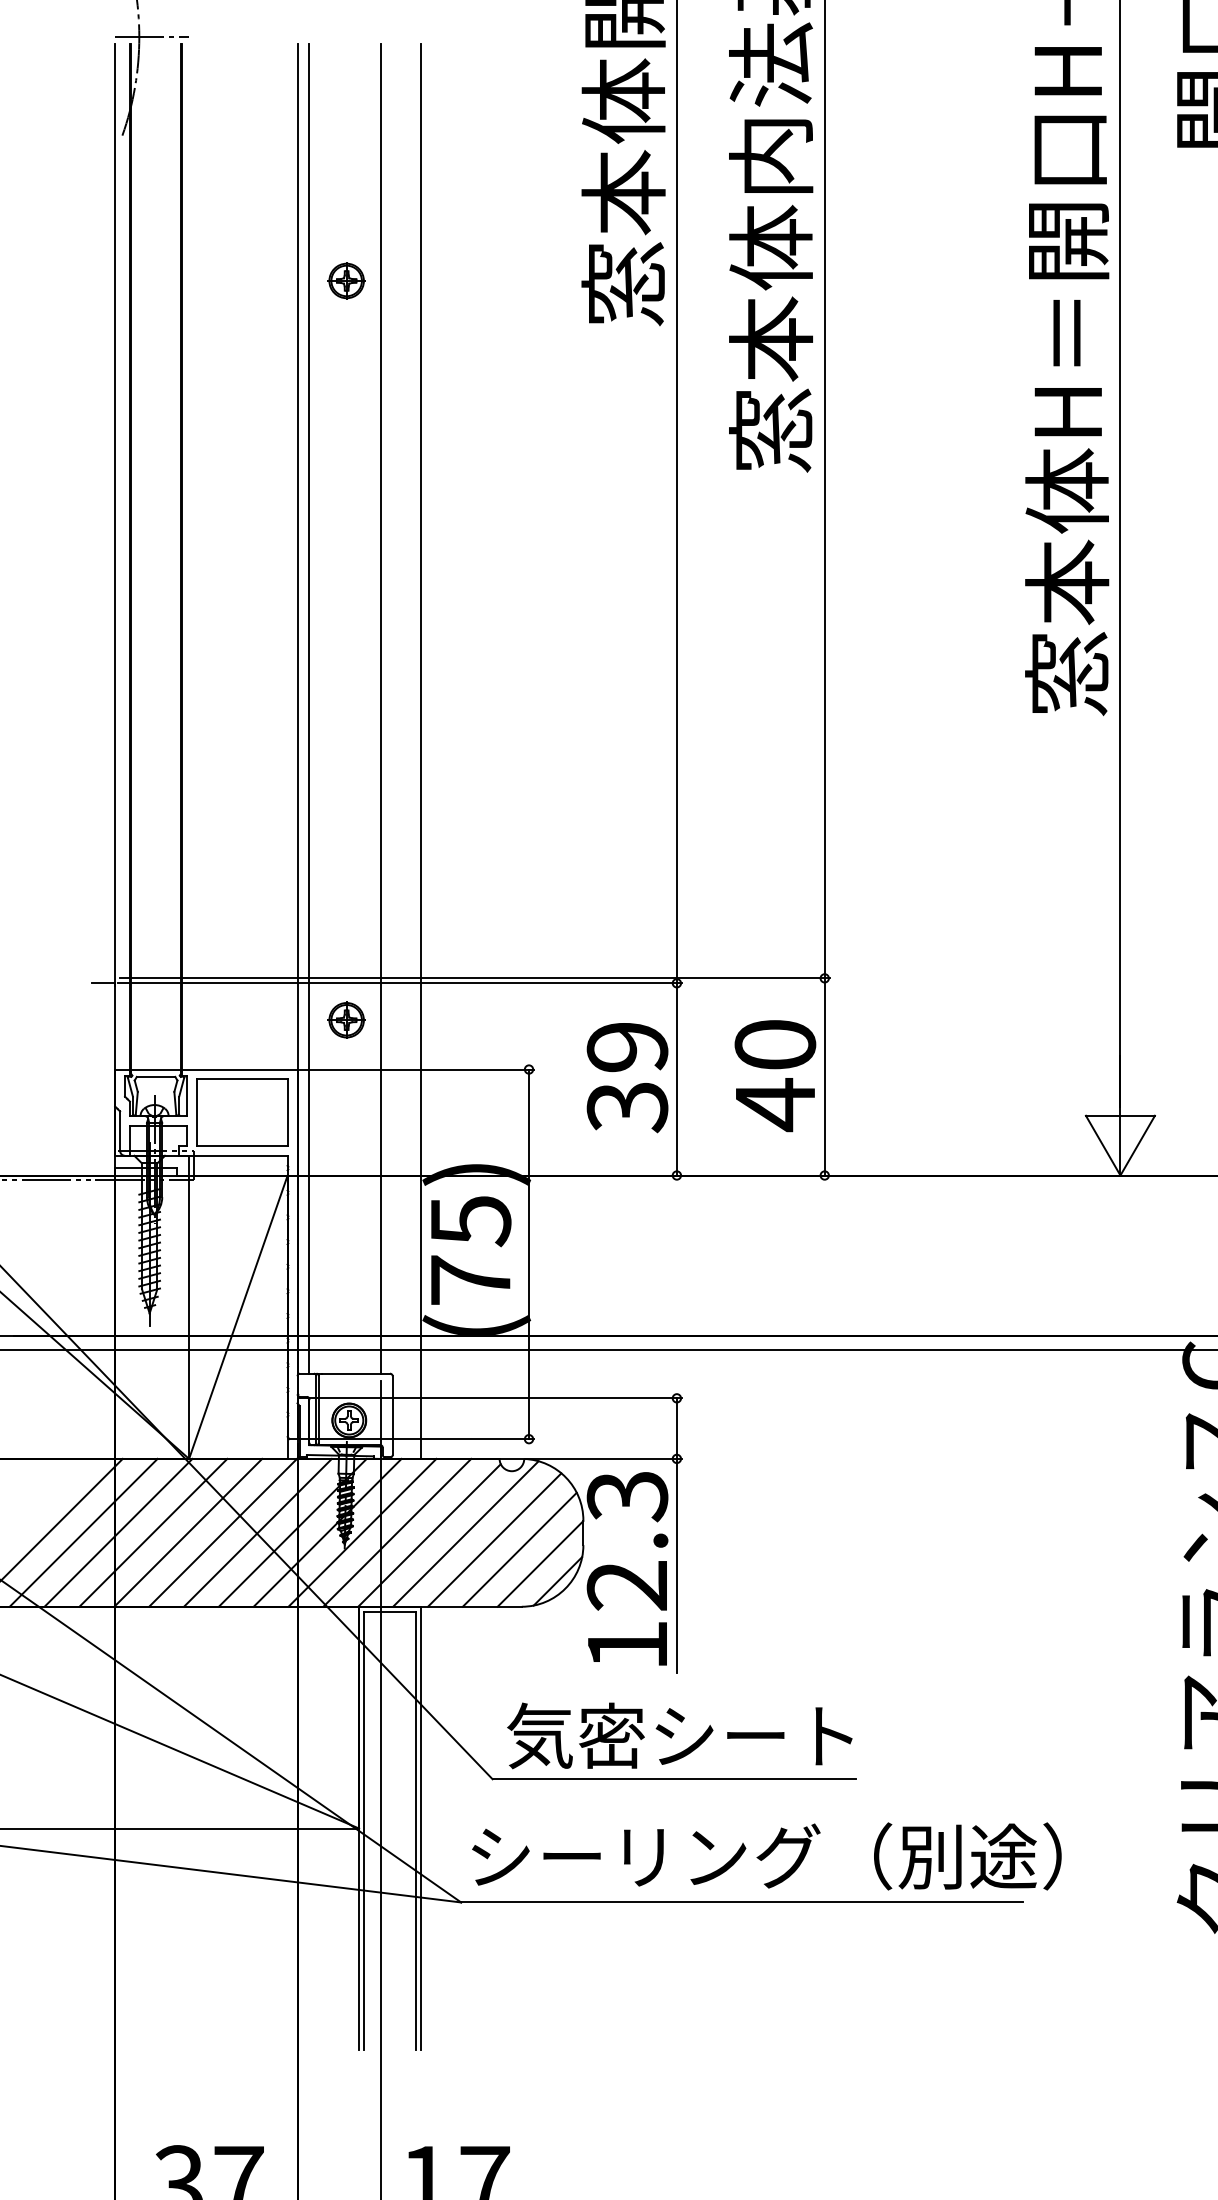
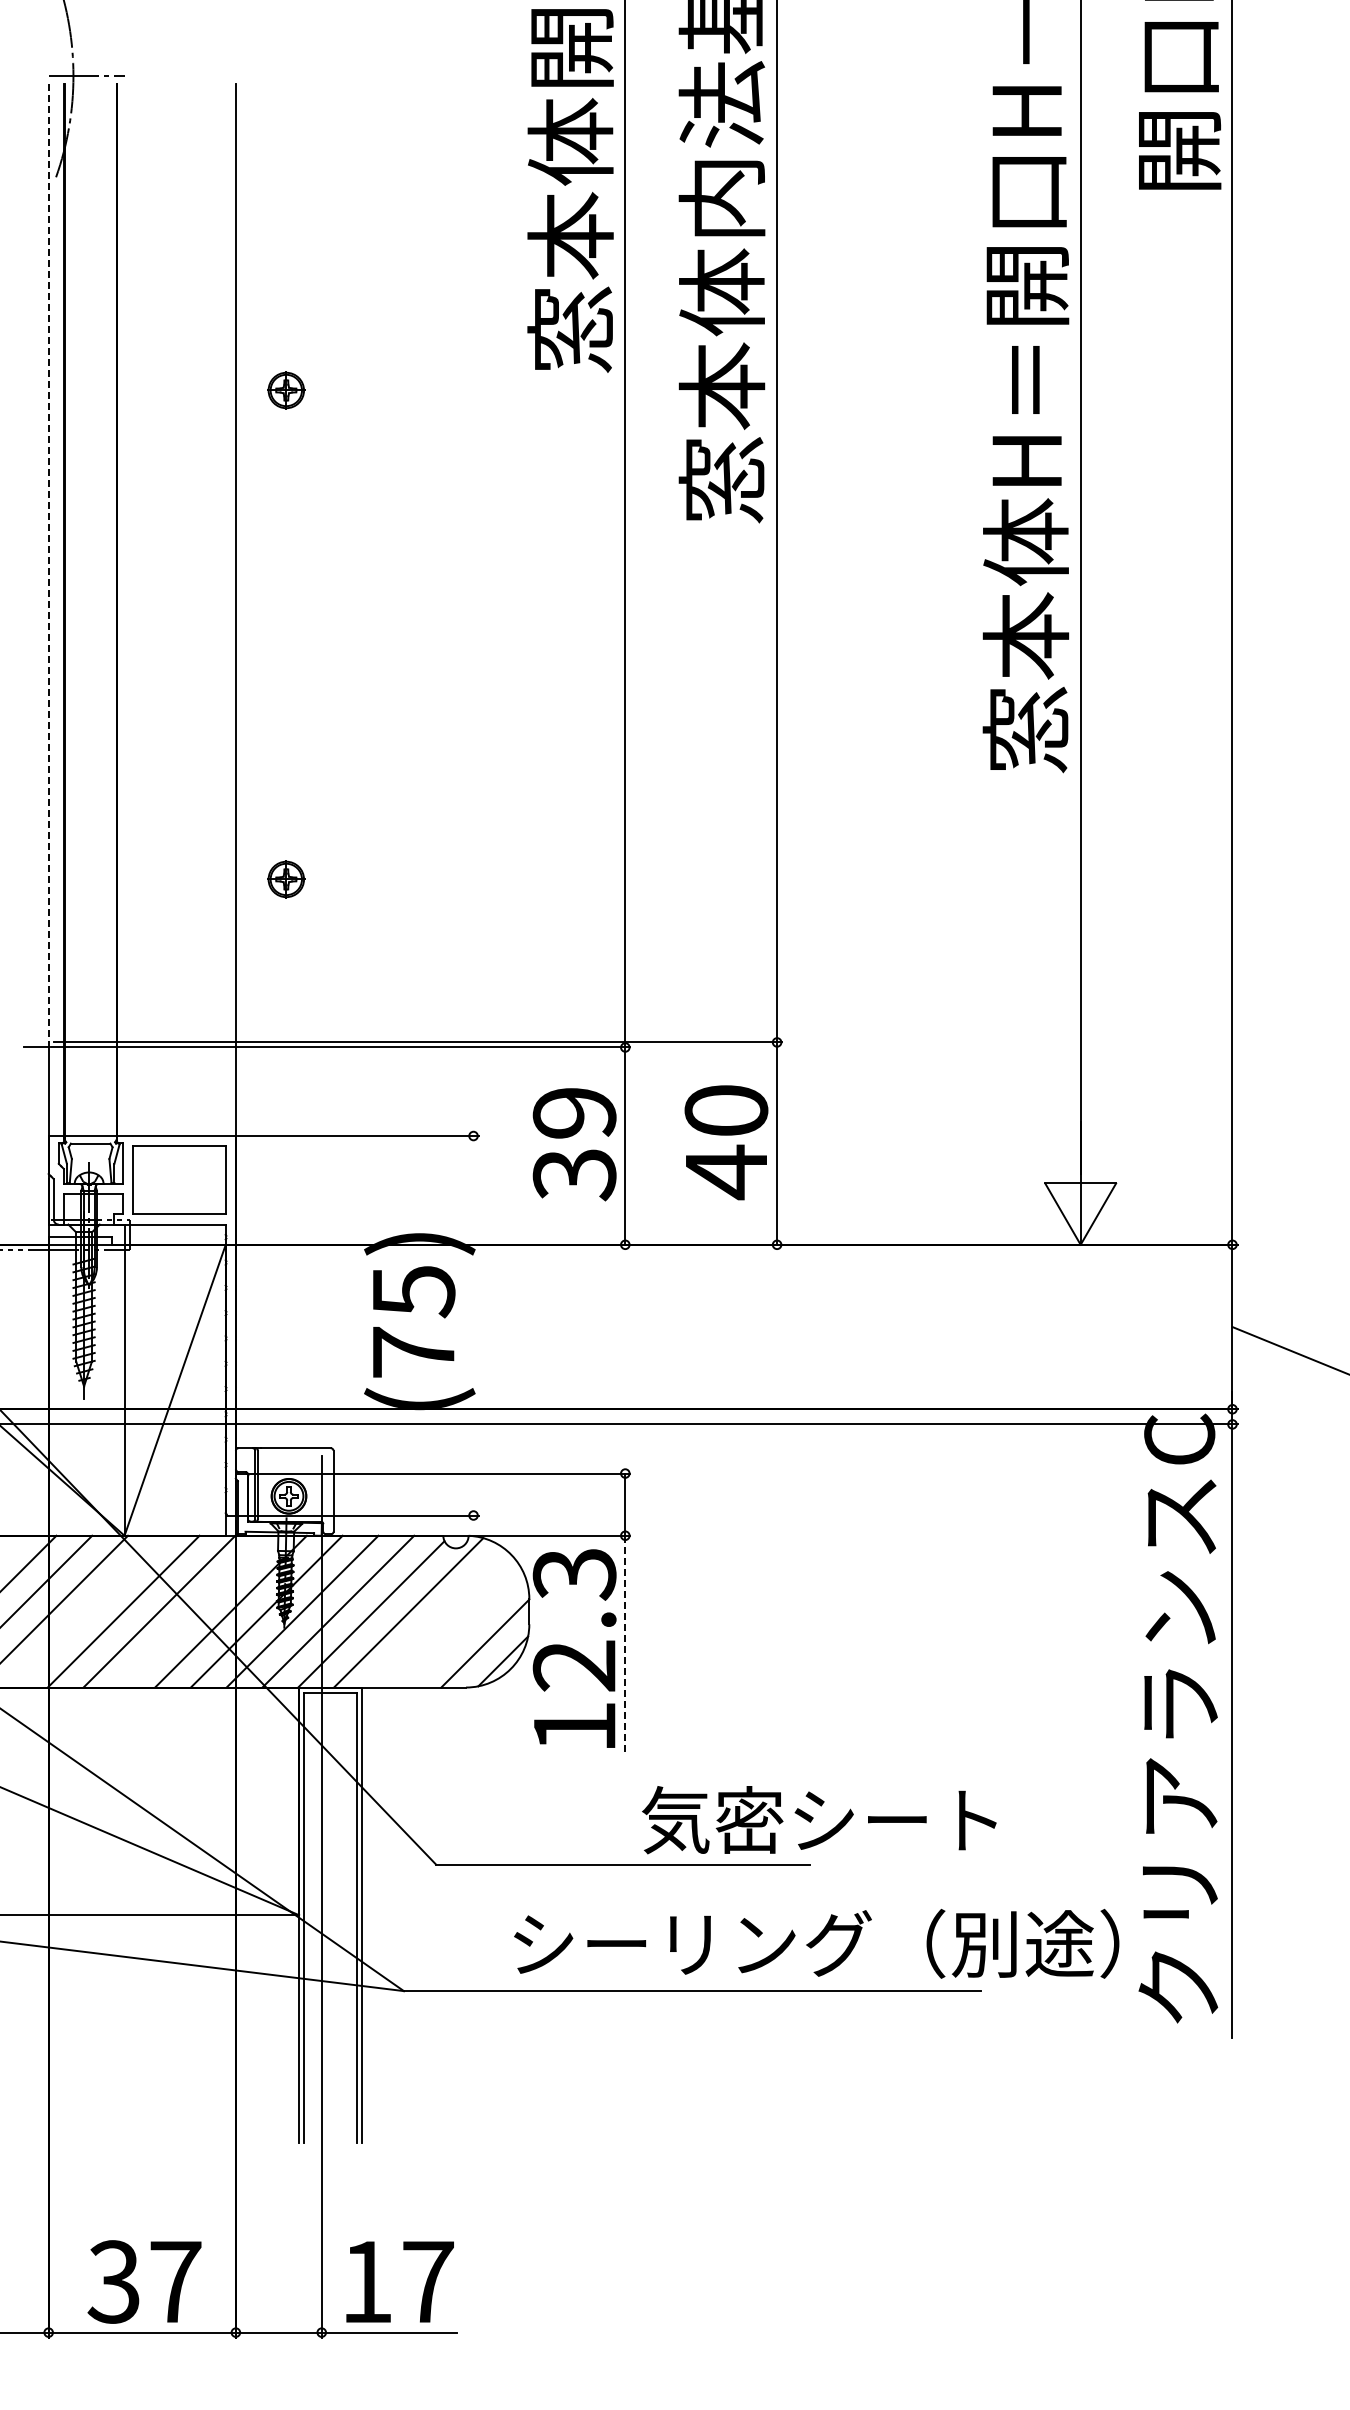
part: (346, 280) -> (286, 390), moved
line: (115, 515) -> (48, 567), solid -> dashed
line: (309, 708) -> (248, 765), removed
line: (380, 708) -> (321, 765), removed
line: (420, 751) -> (362, 809), removed
part: (346, 1020) -> (286, 879), moved
line: (528, 1254) -> (473, 1325), removed
line: (152, 1532) -> (87, 1611), removed
line: (258, 1532) -> (195, 1611), removed
line: (493, 1539) -> (437, 1618), removed
line: (519, 1549) -> (463, 1628), removed
line: (677, 1565) -> (625, 1645), solid -> dashed
text: (679, 1736) -> (819, 1820), moved
text: (766, 1856) -> (816, 1943), moved

